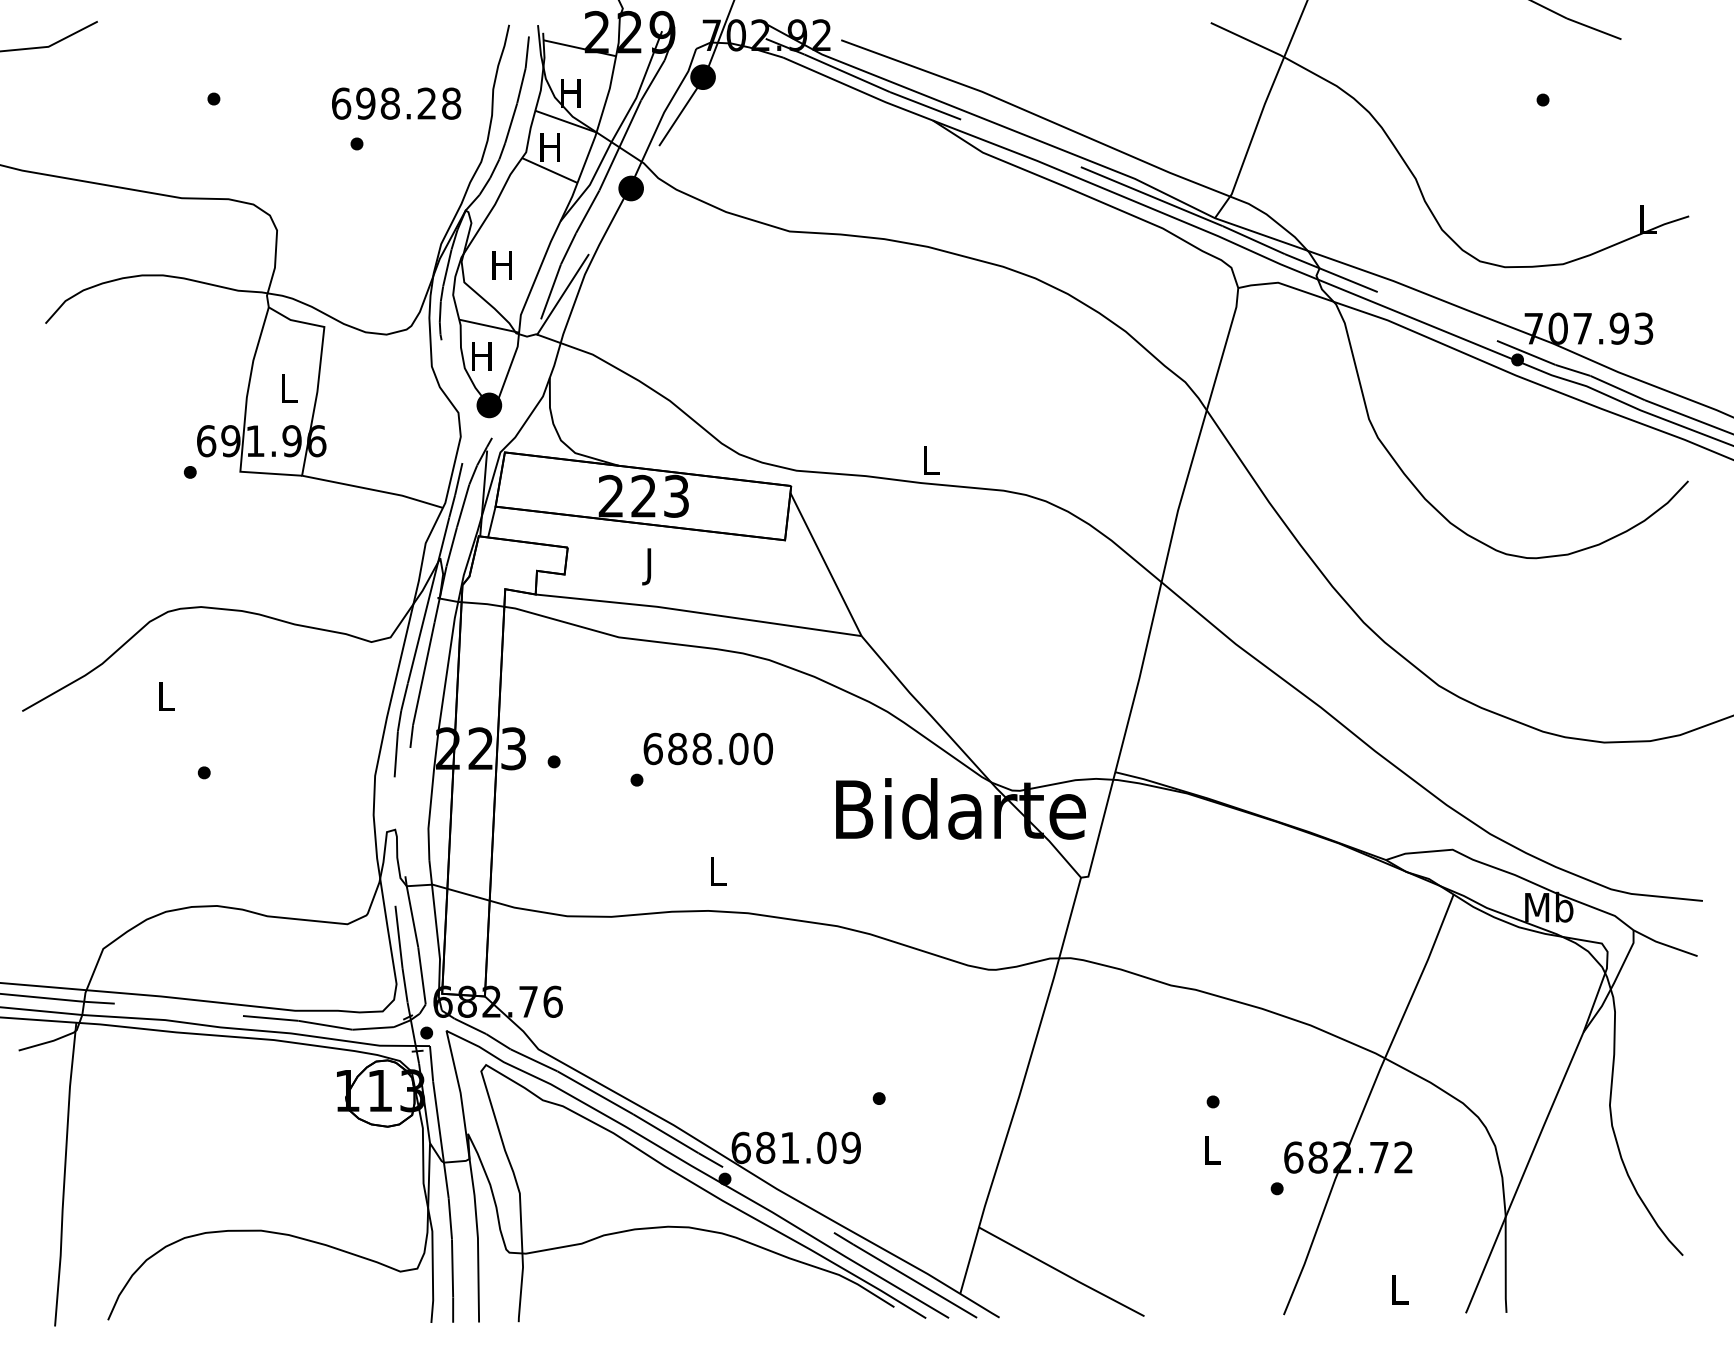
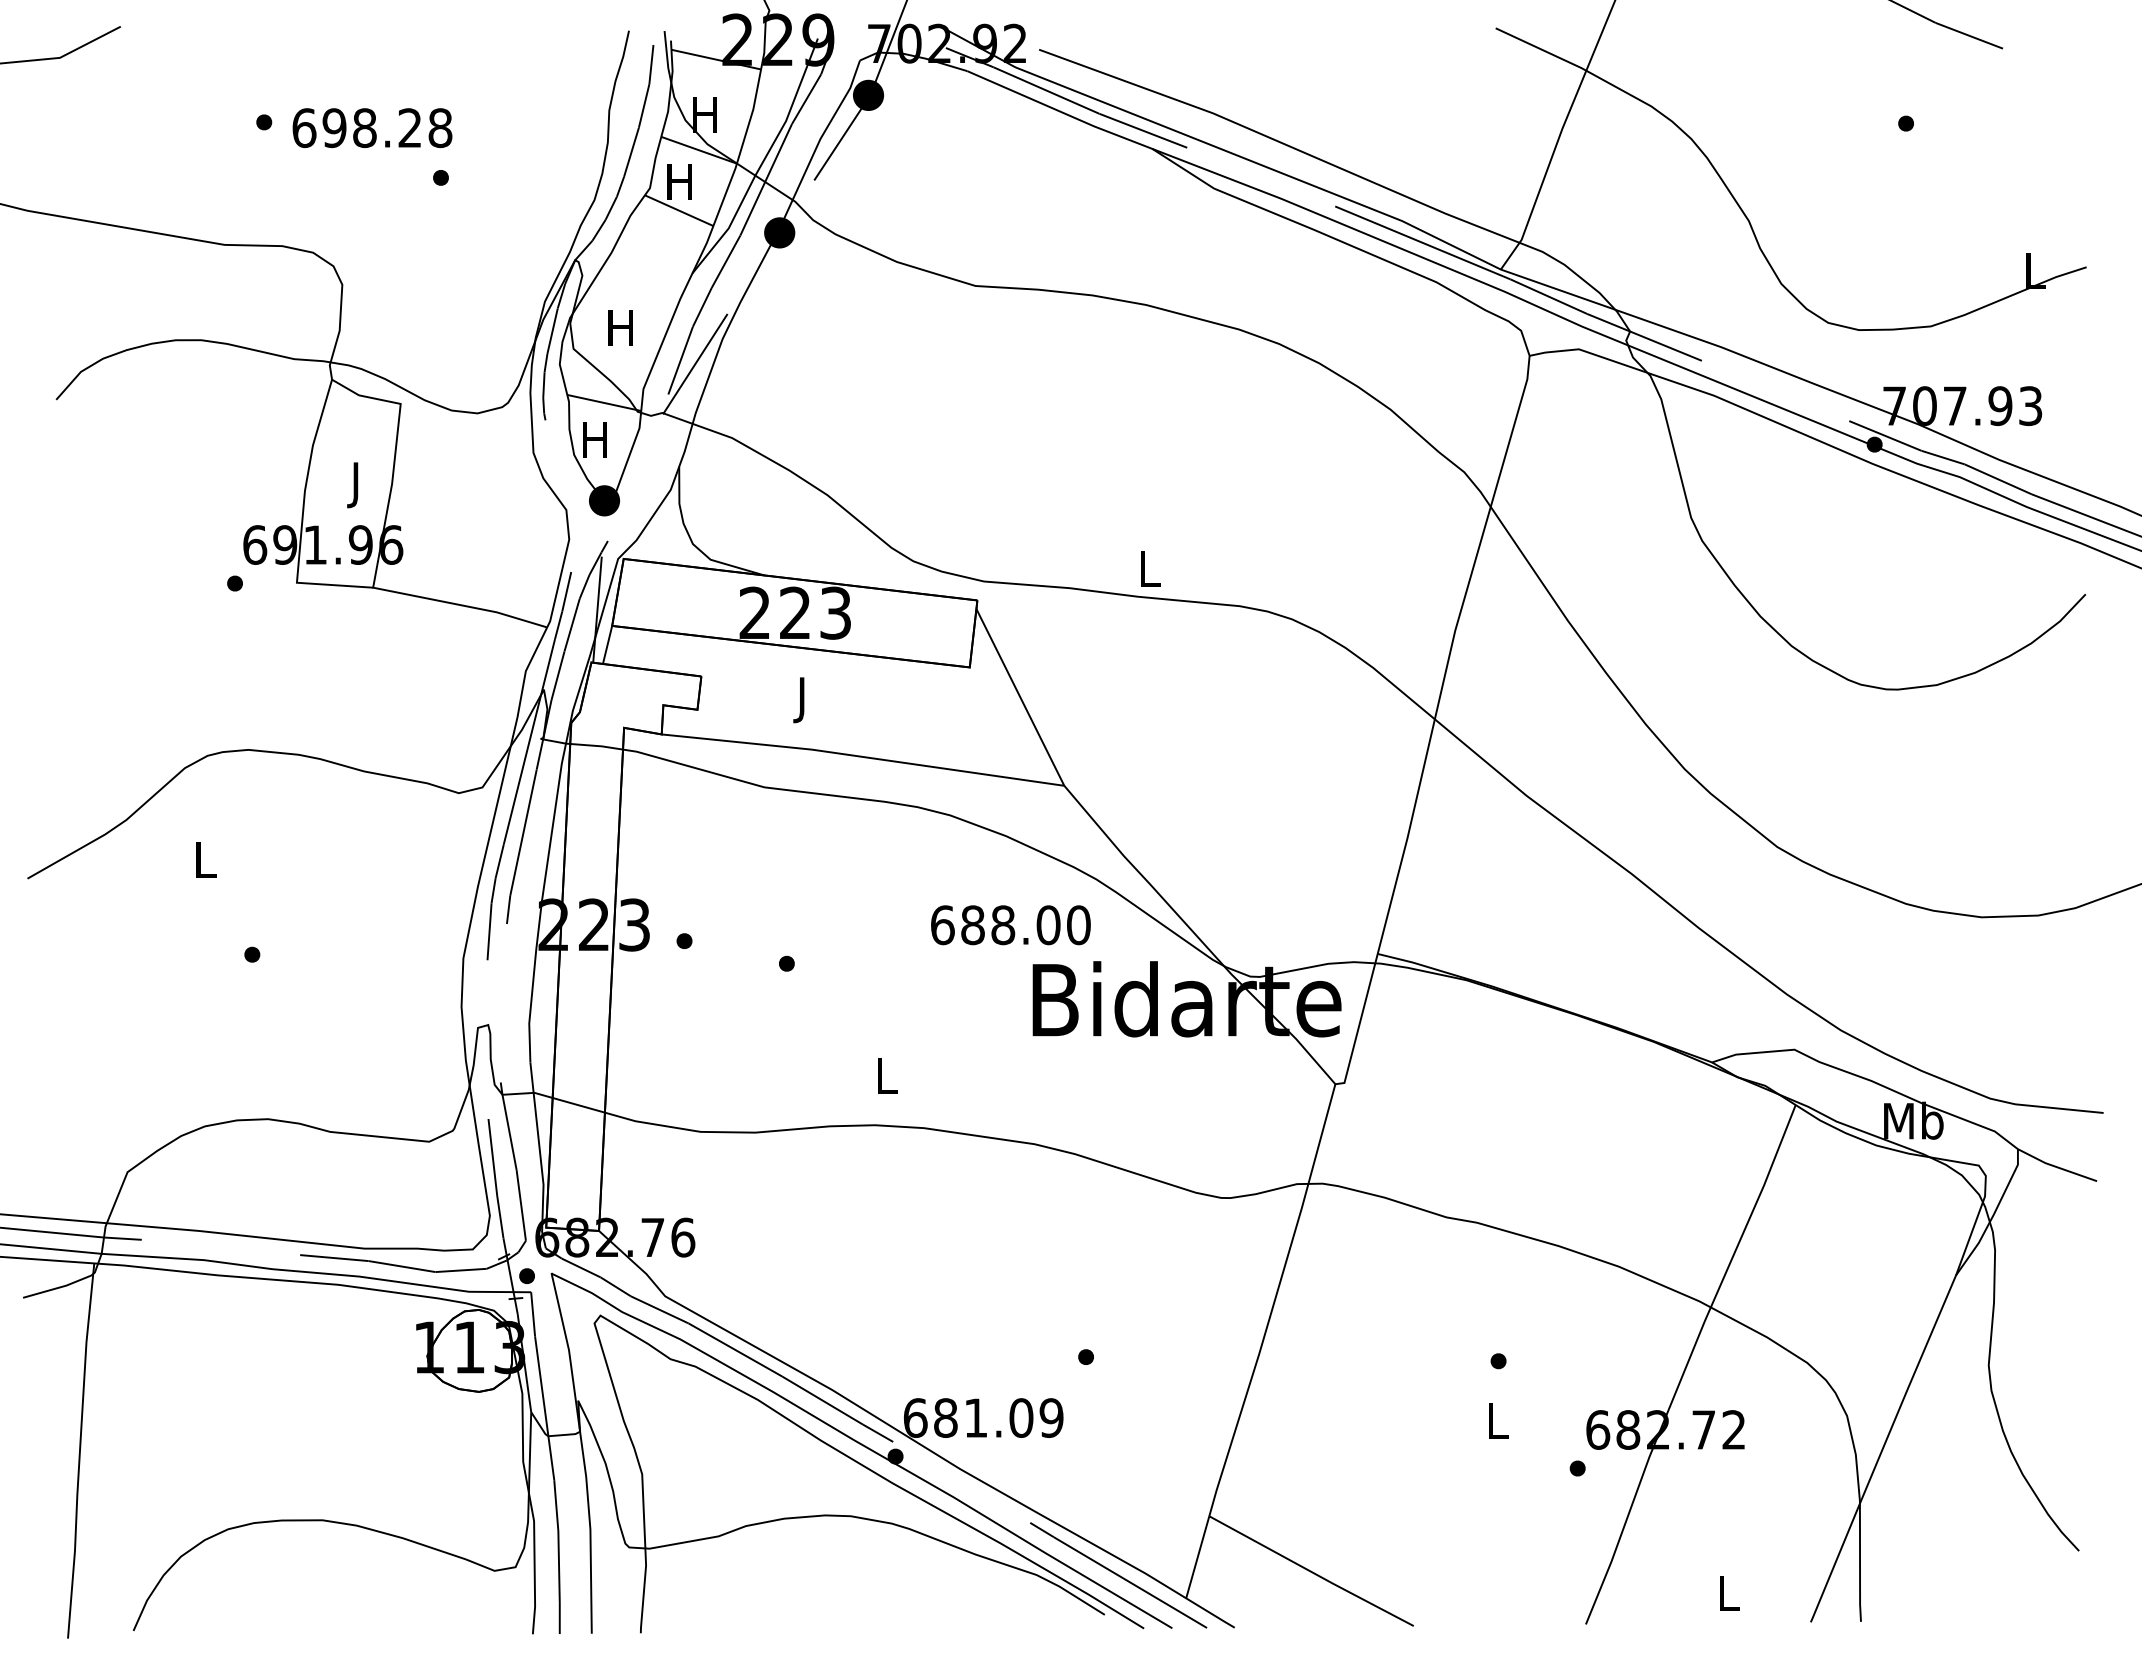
text: (396, 103) -> (372, 127), moved
text: (289, 392) -> (357, 484), L -> J
text: (707, 748) -> (1009, 924), moved

